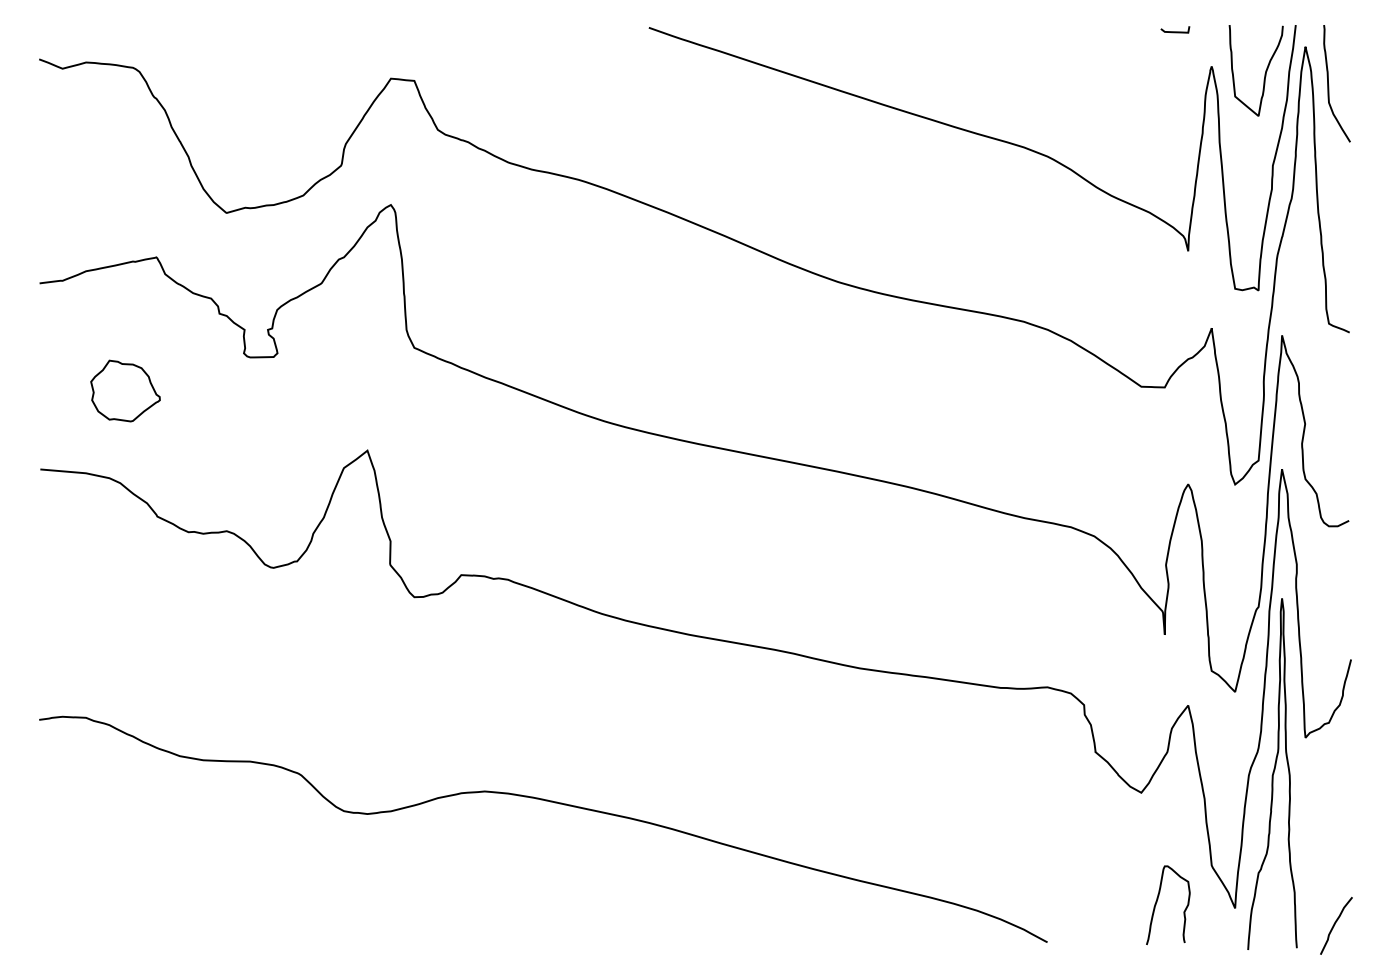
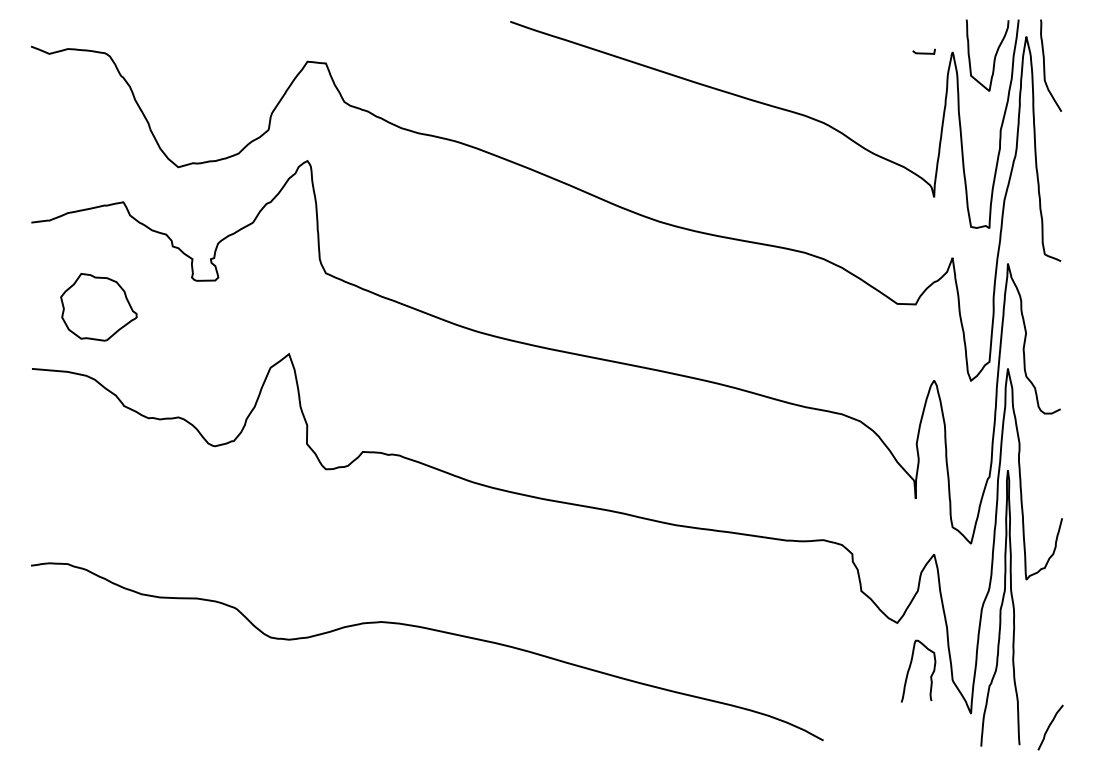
curve: (1175, 31) -> (924, 52), moved
part: (125, 390) -> (98, 306), size x1.4
curve: (1157, 902) -> (910, 669), moved

